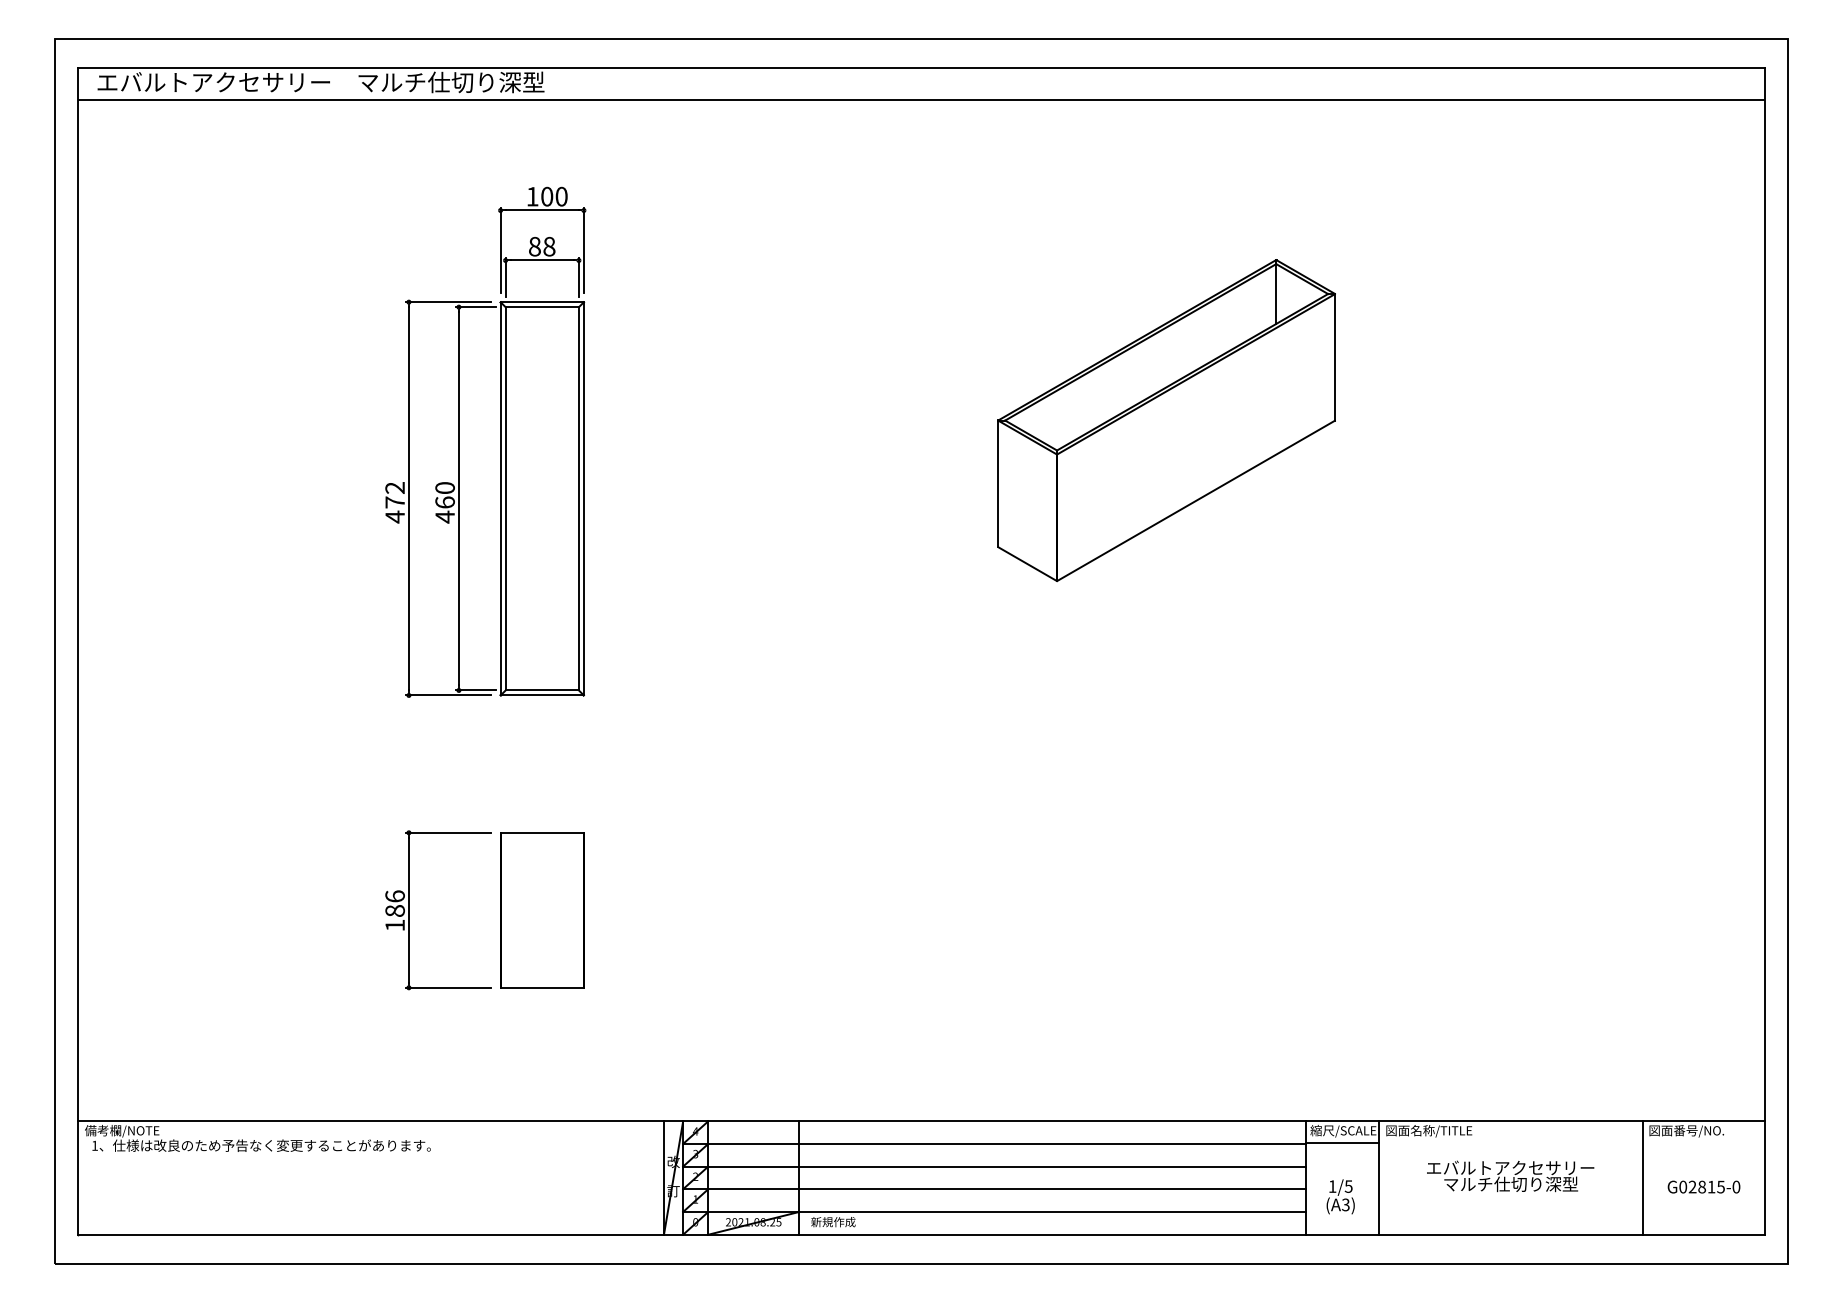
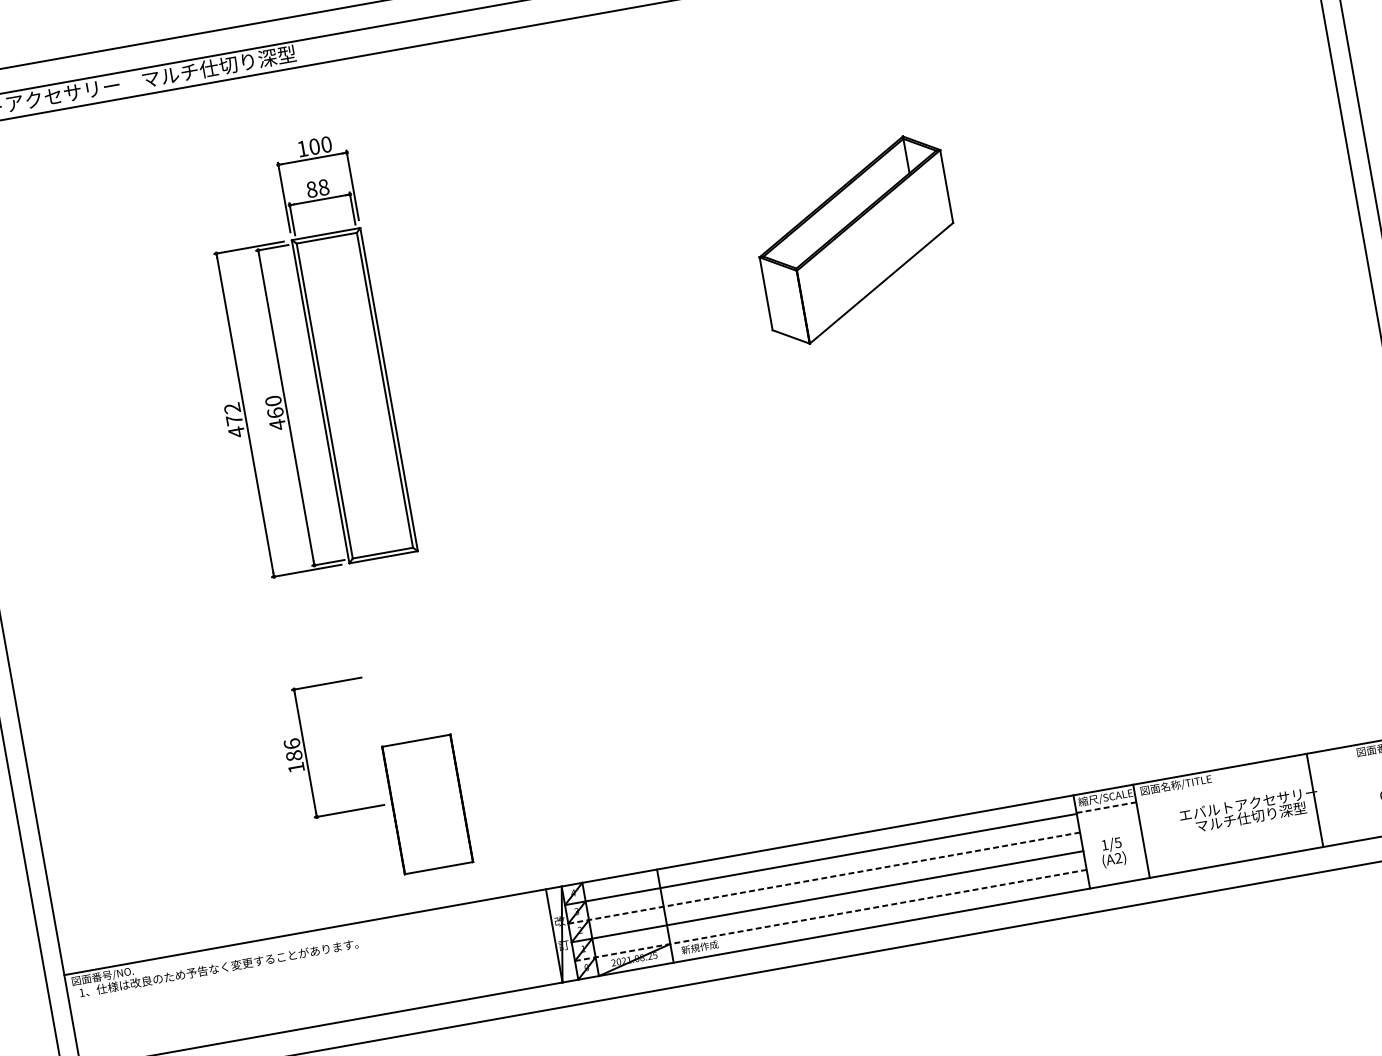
part: (1166, 420) -> (856, 239), size x0.7
part: (542, 910) -> (427, 804), moved
text: (122, 1131) -> (102, 976), 備考欄/NOTE -> 図面番号/NO.
line: (1342, 1142) -> (1106, 807), solid -> dashed
line: (995, 1166) -> (824, 877), solid -> dashed
line: (1642, 1177) -> (1314, 800), moved
text: (1345, 1205) -> (1118, 858), (A3) -> (A2)
line: (995, 1211) -> (831, 914), solid -> dashed

